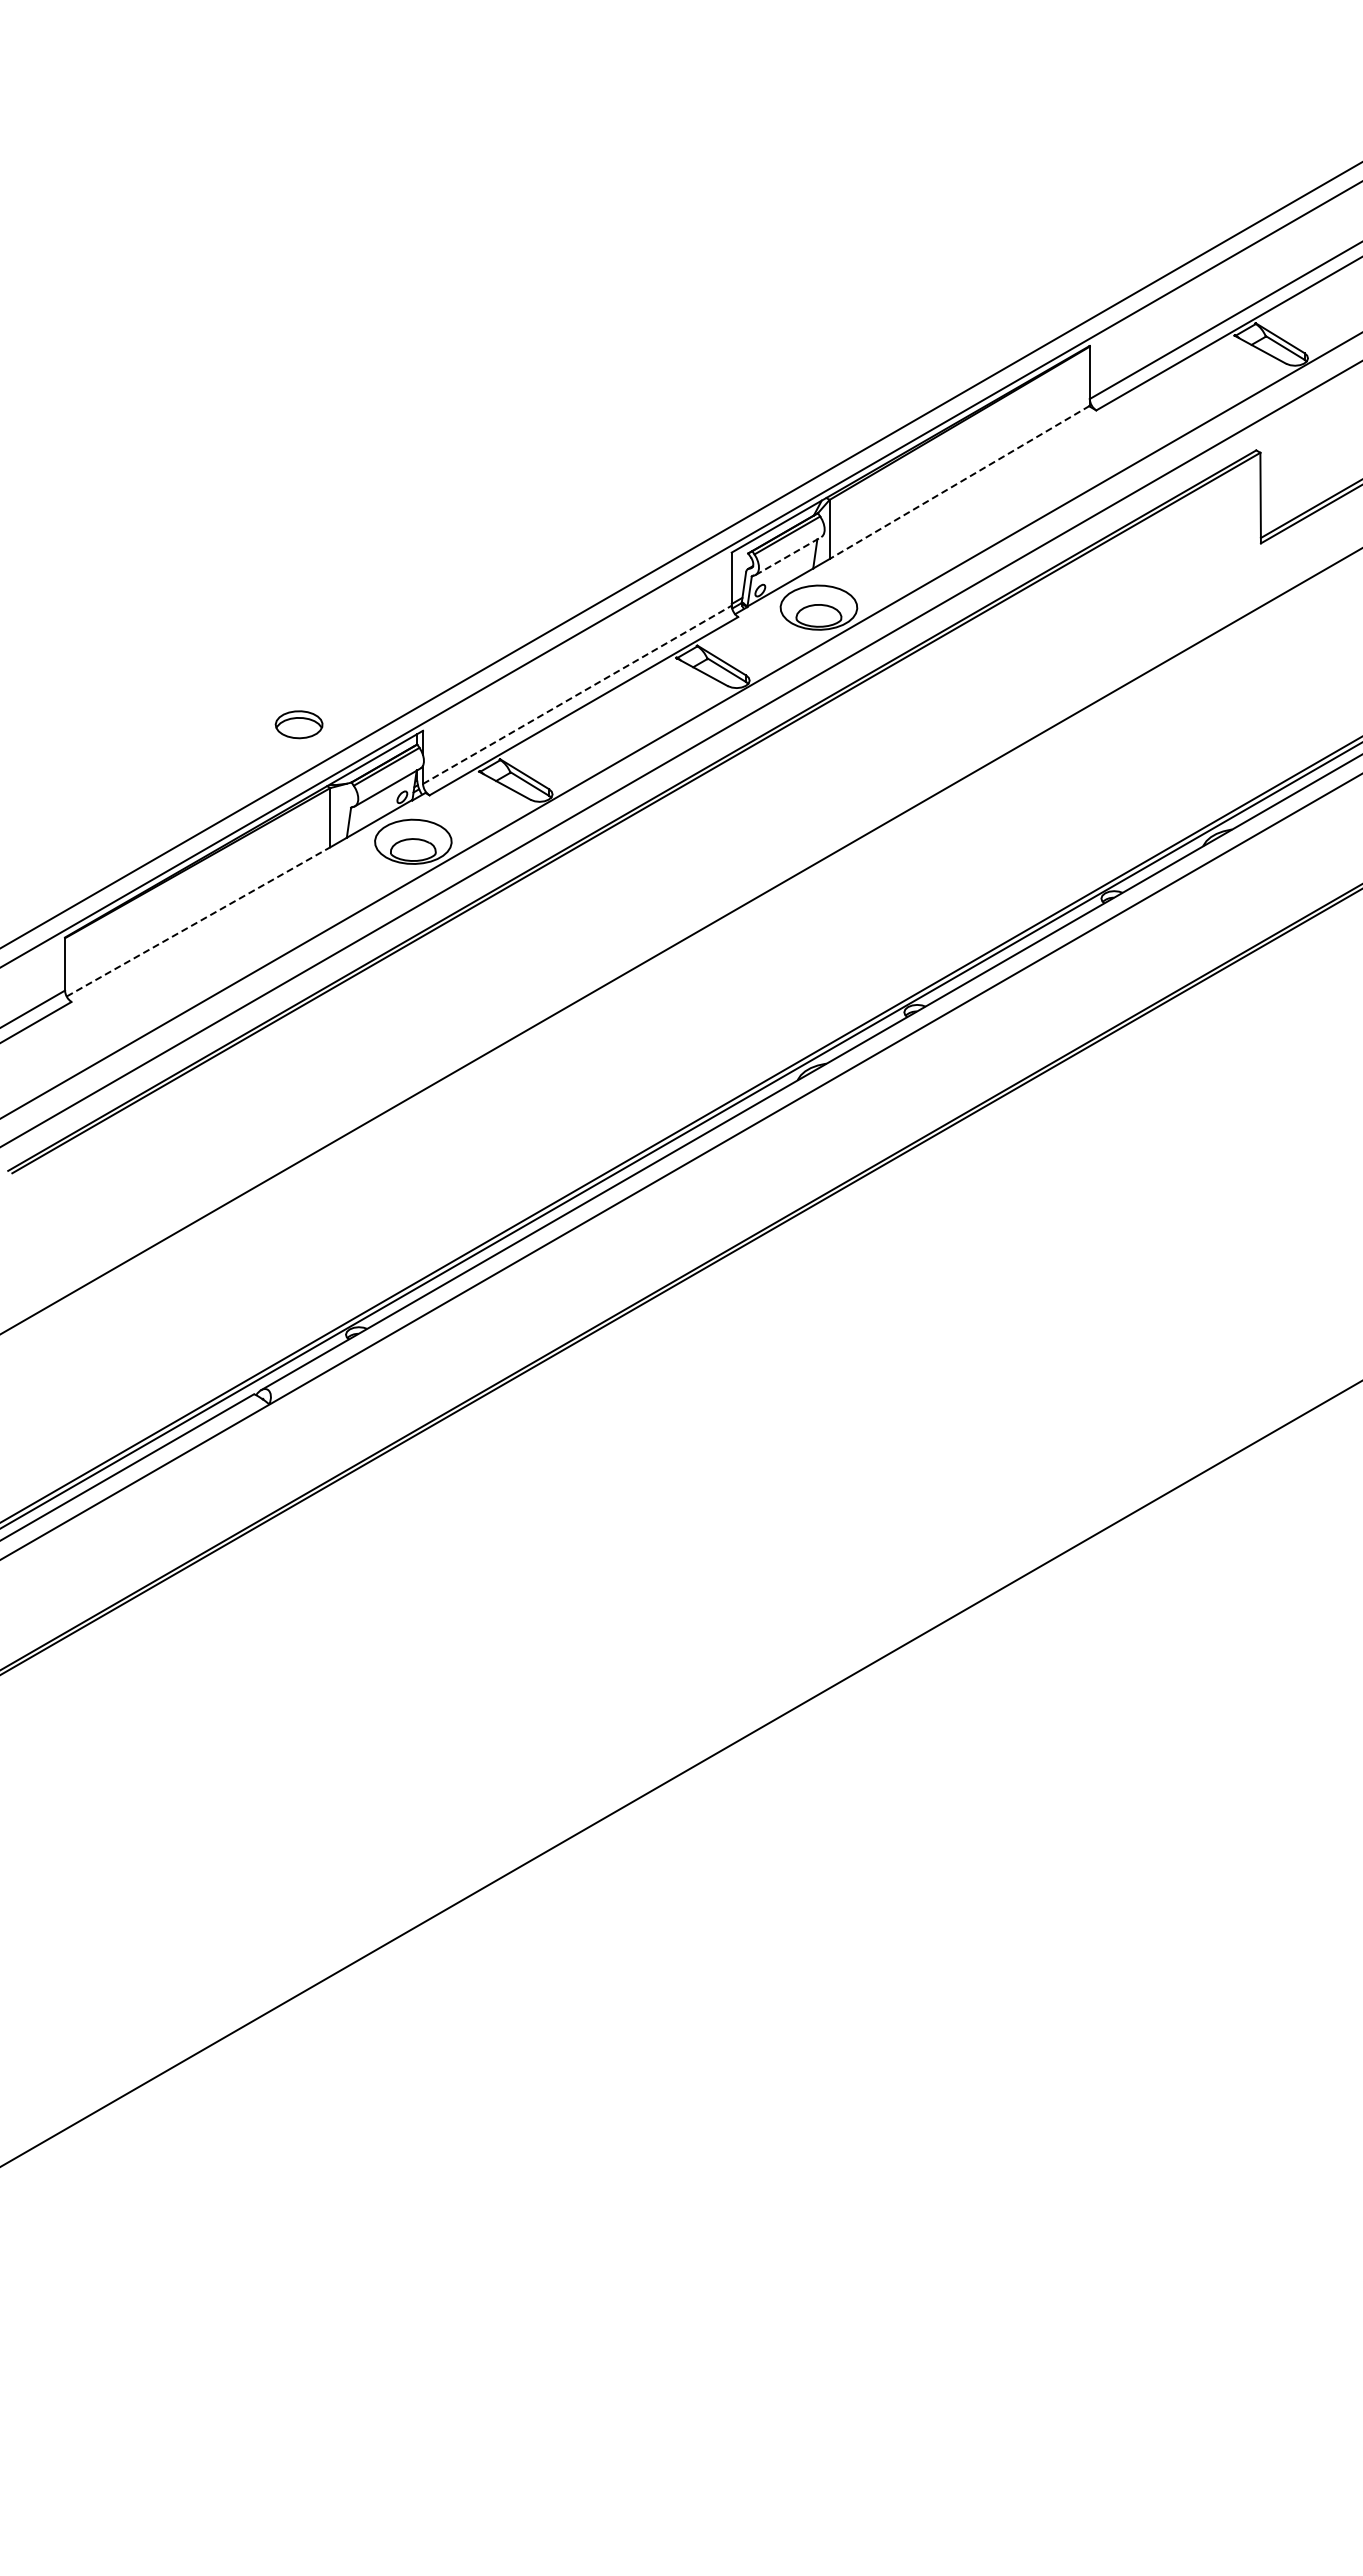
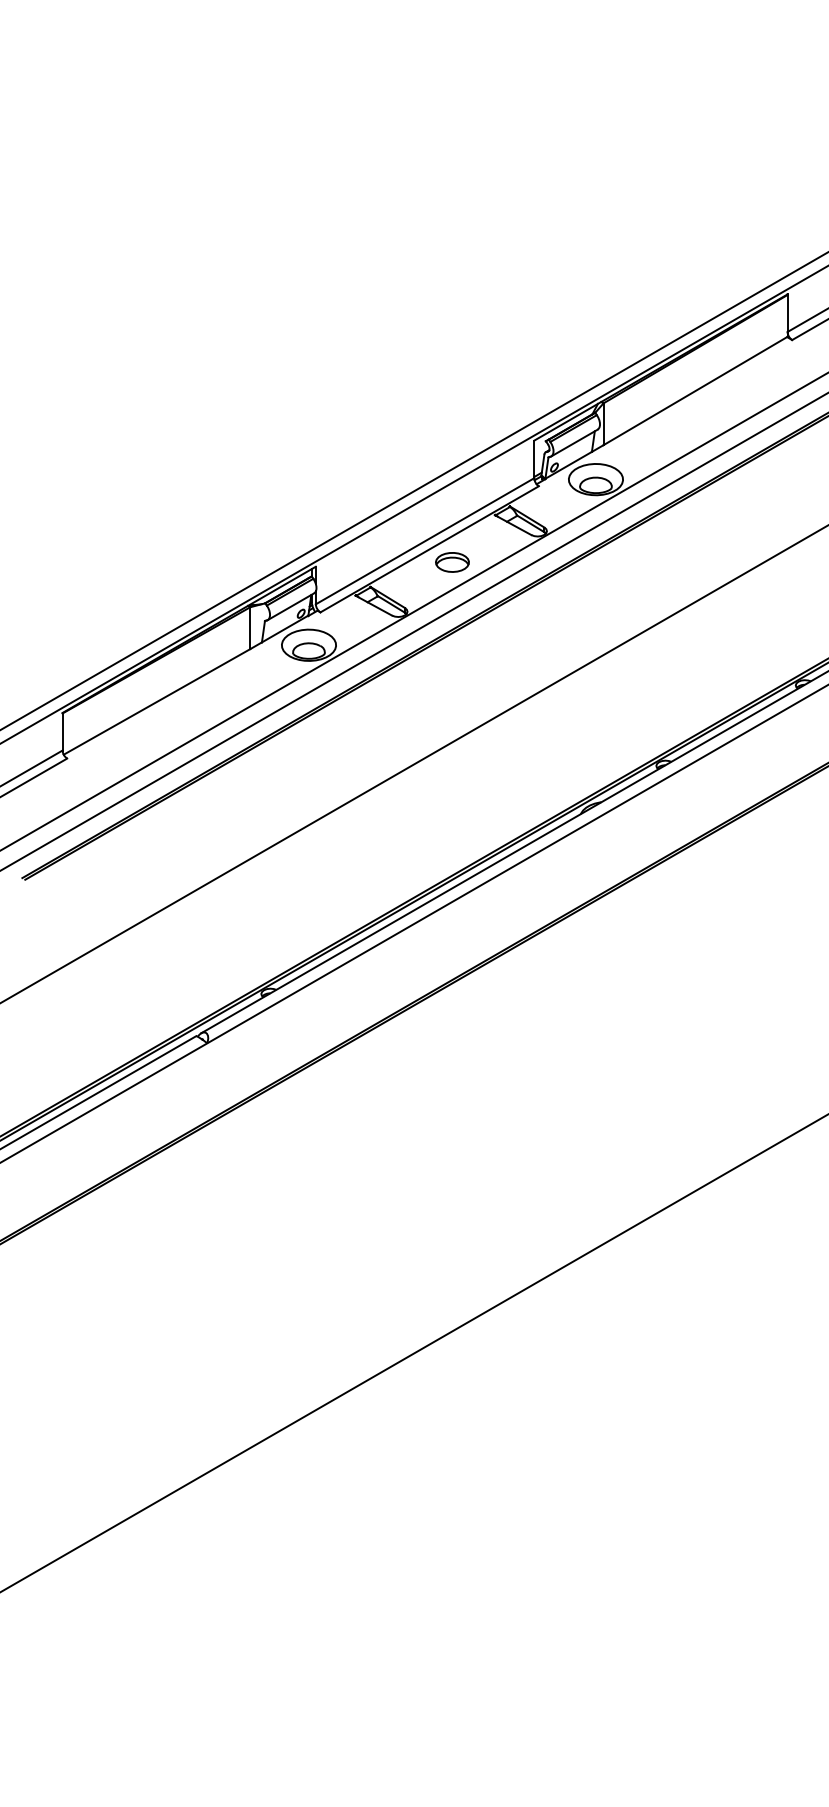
line: (959, 482) -> (695, 391), dashed -> solid
line: (789, 555) -> (575, 442), dashed -> solid
line: (577, 694) -> (425, 541), dashed -> solid
part: (298, 724) -> (452, 562), moved
line: (199, 921) -> (157, 701), dashed -> solid

